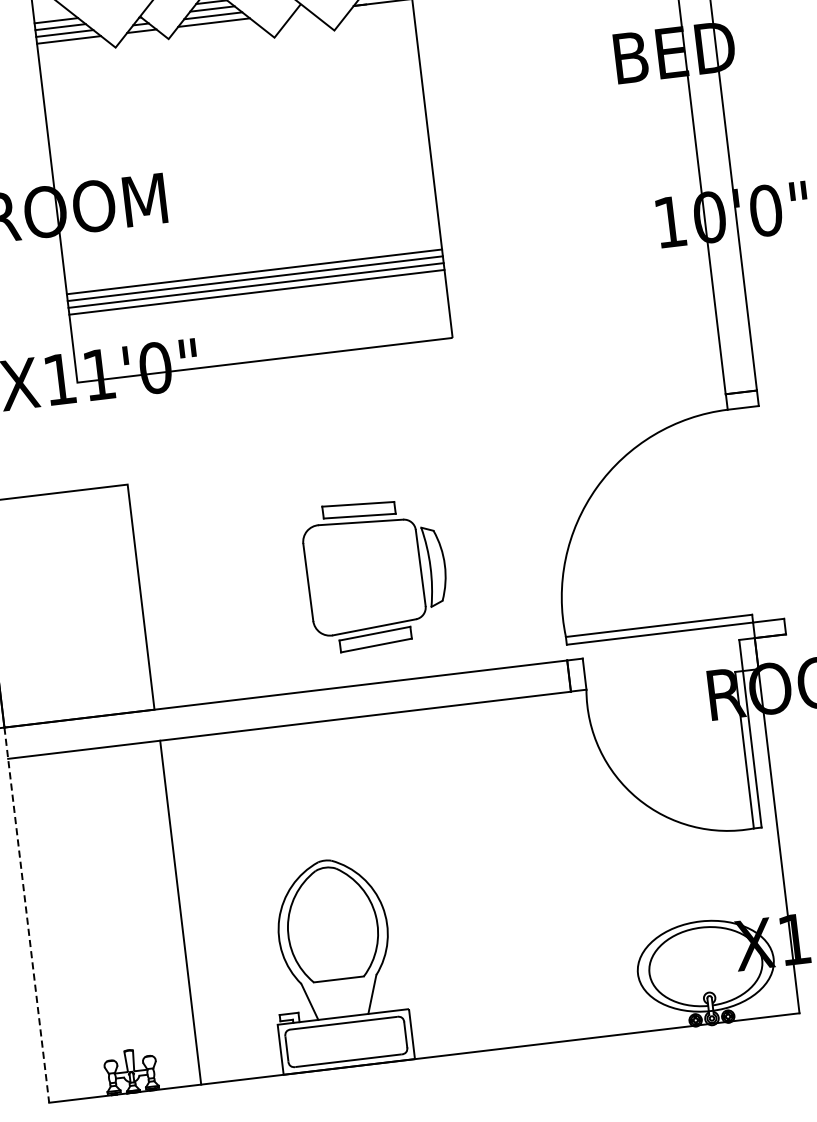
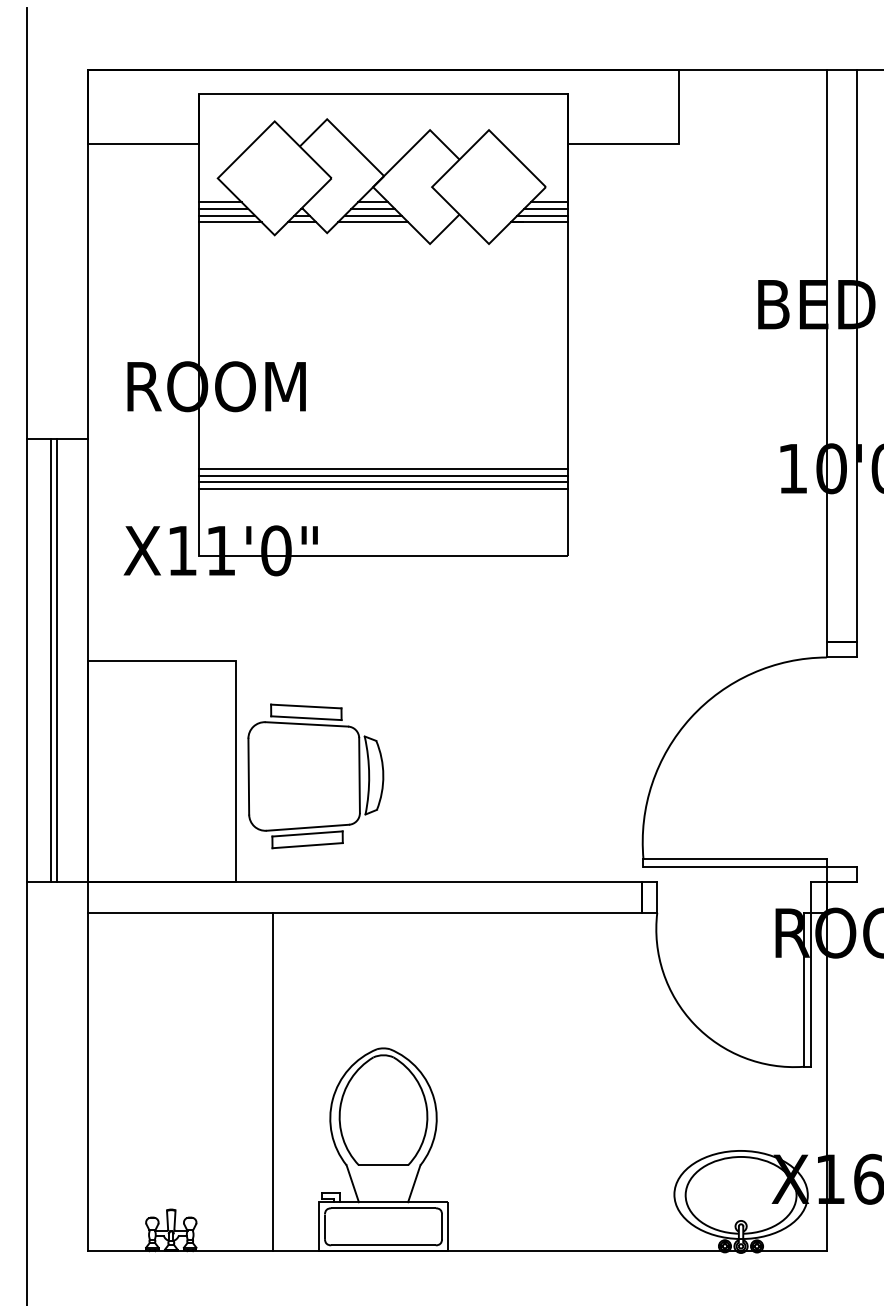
part: (376, 574) -> (315, 776), moved
line: (180, 911) -> (272, 1081), moved
line: (27, 914) -> (88, 1066), dashed -> solid

